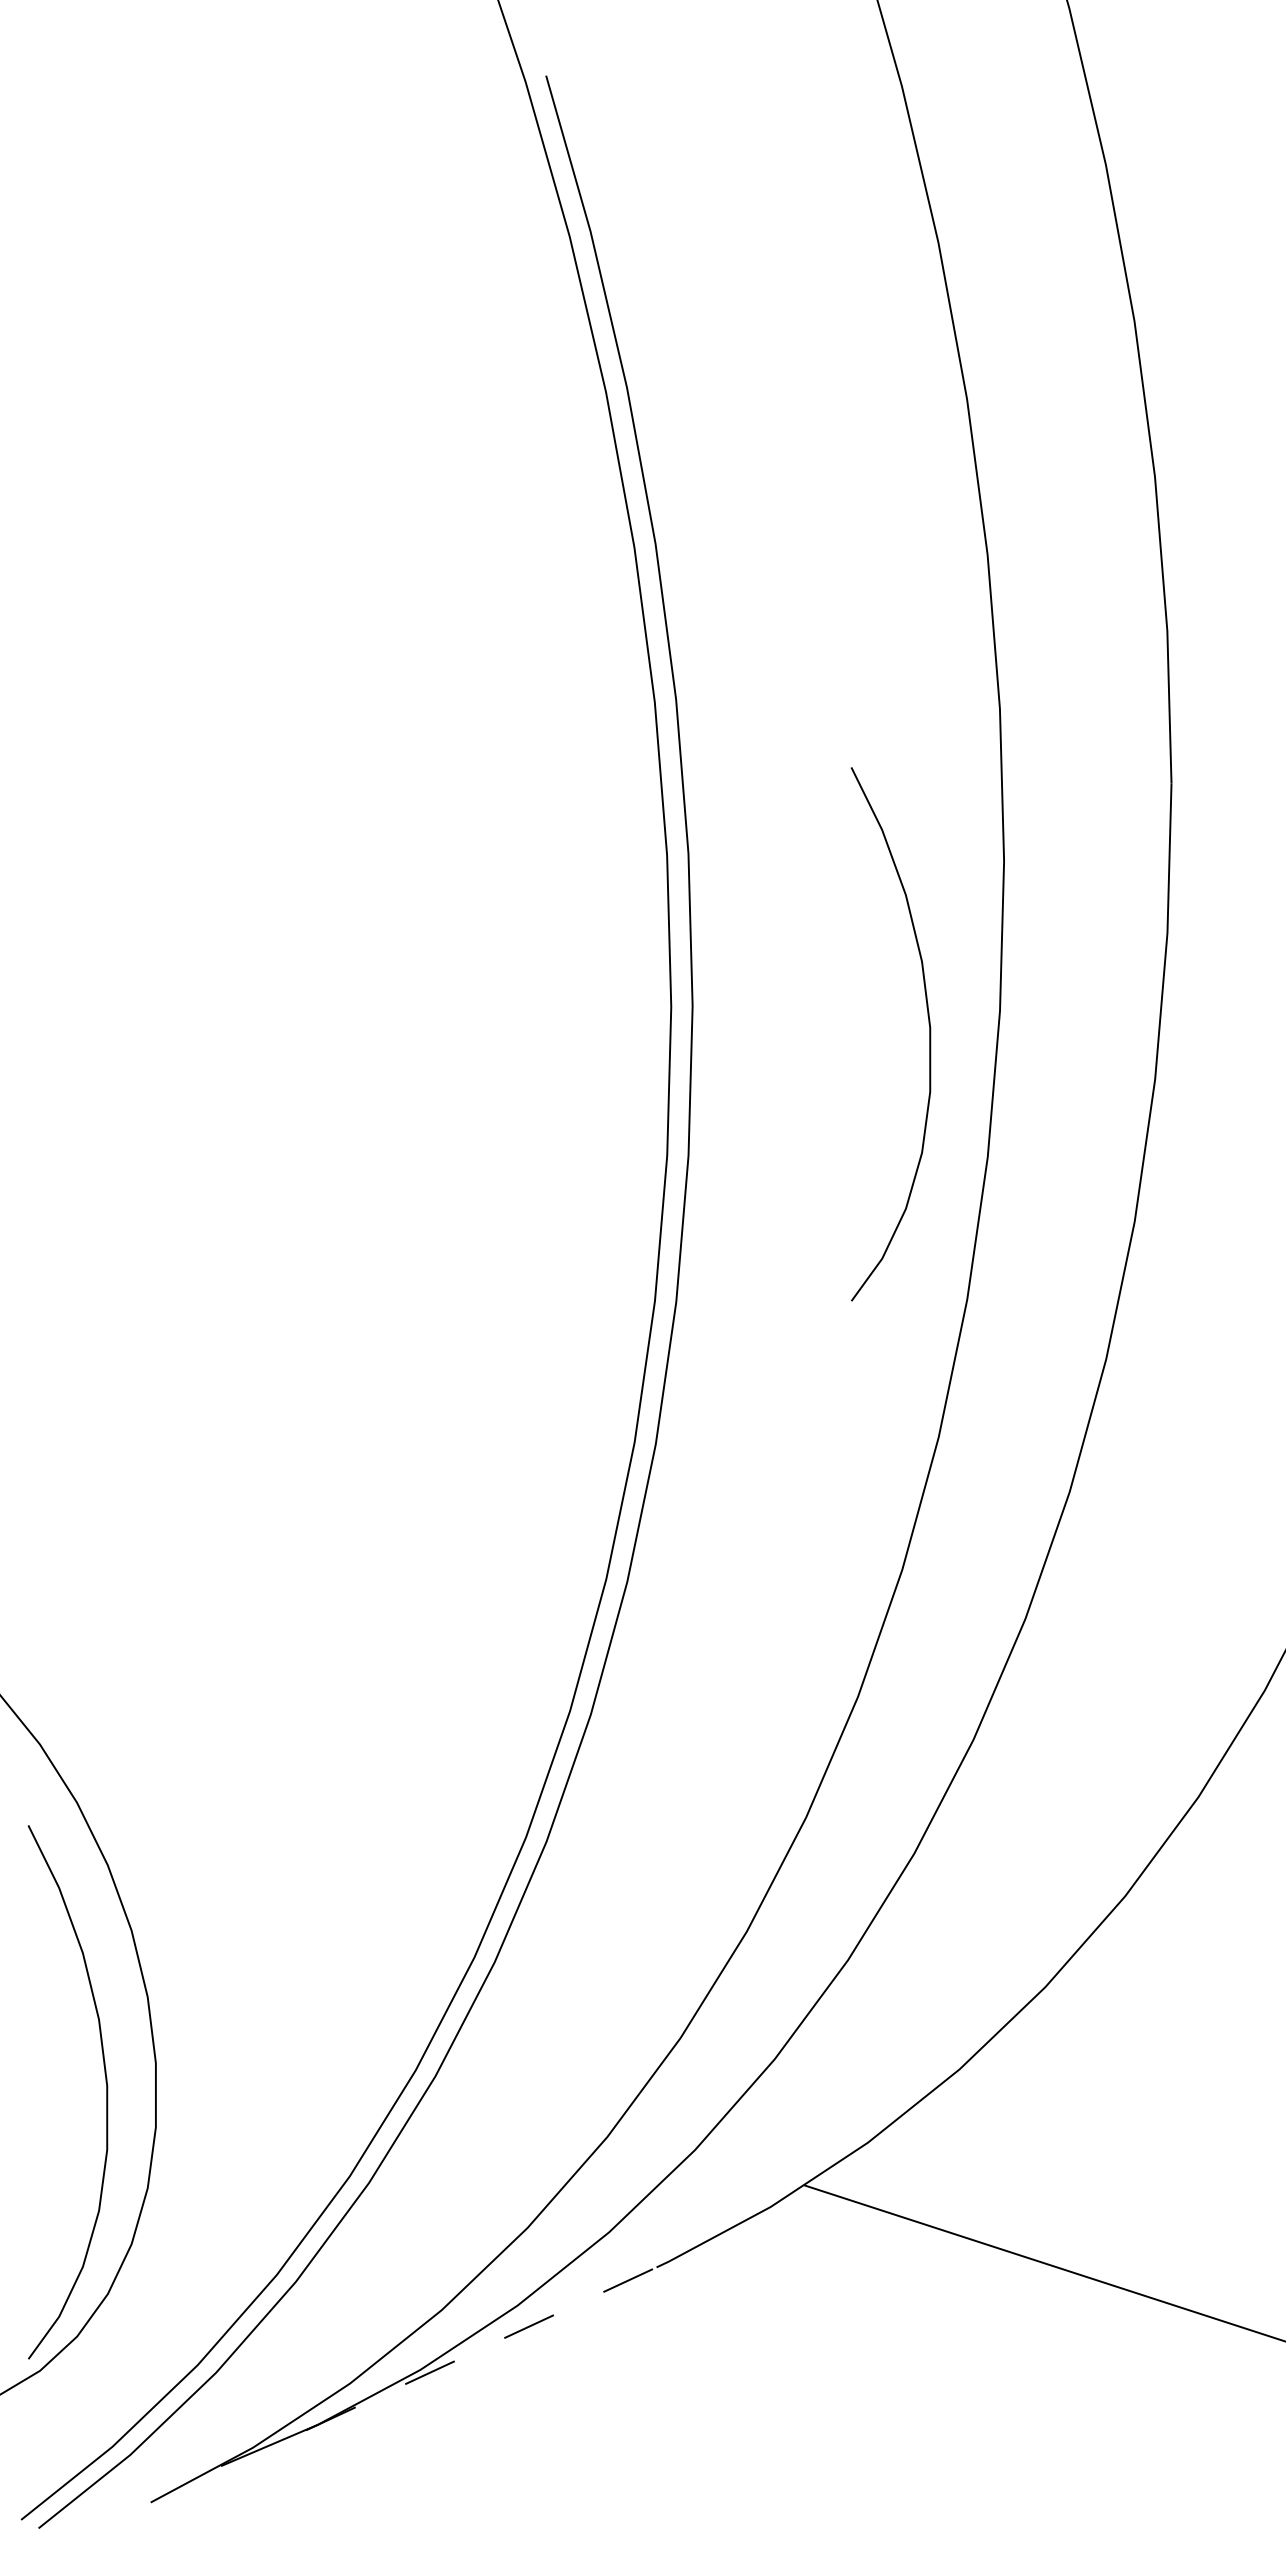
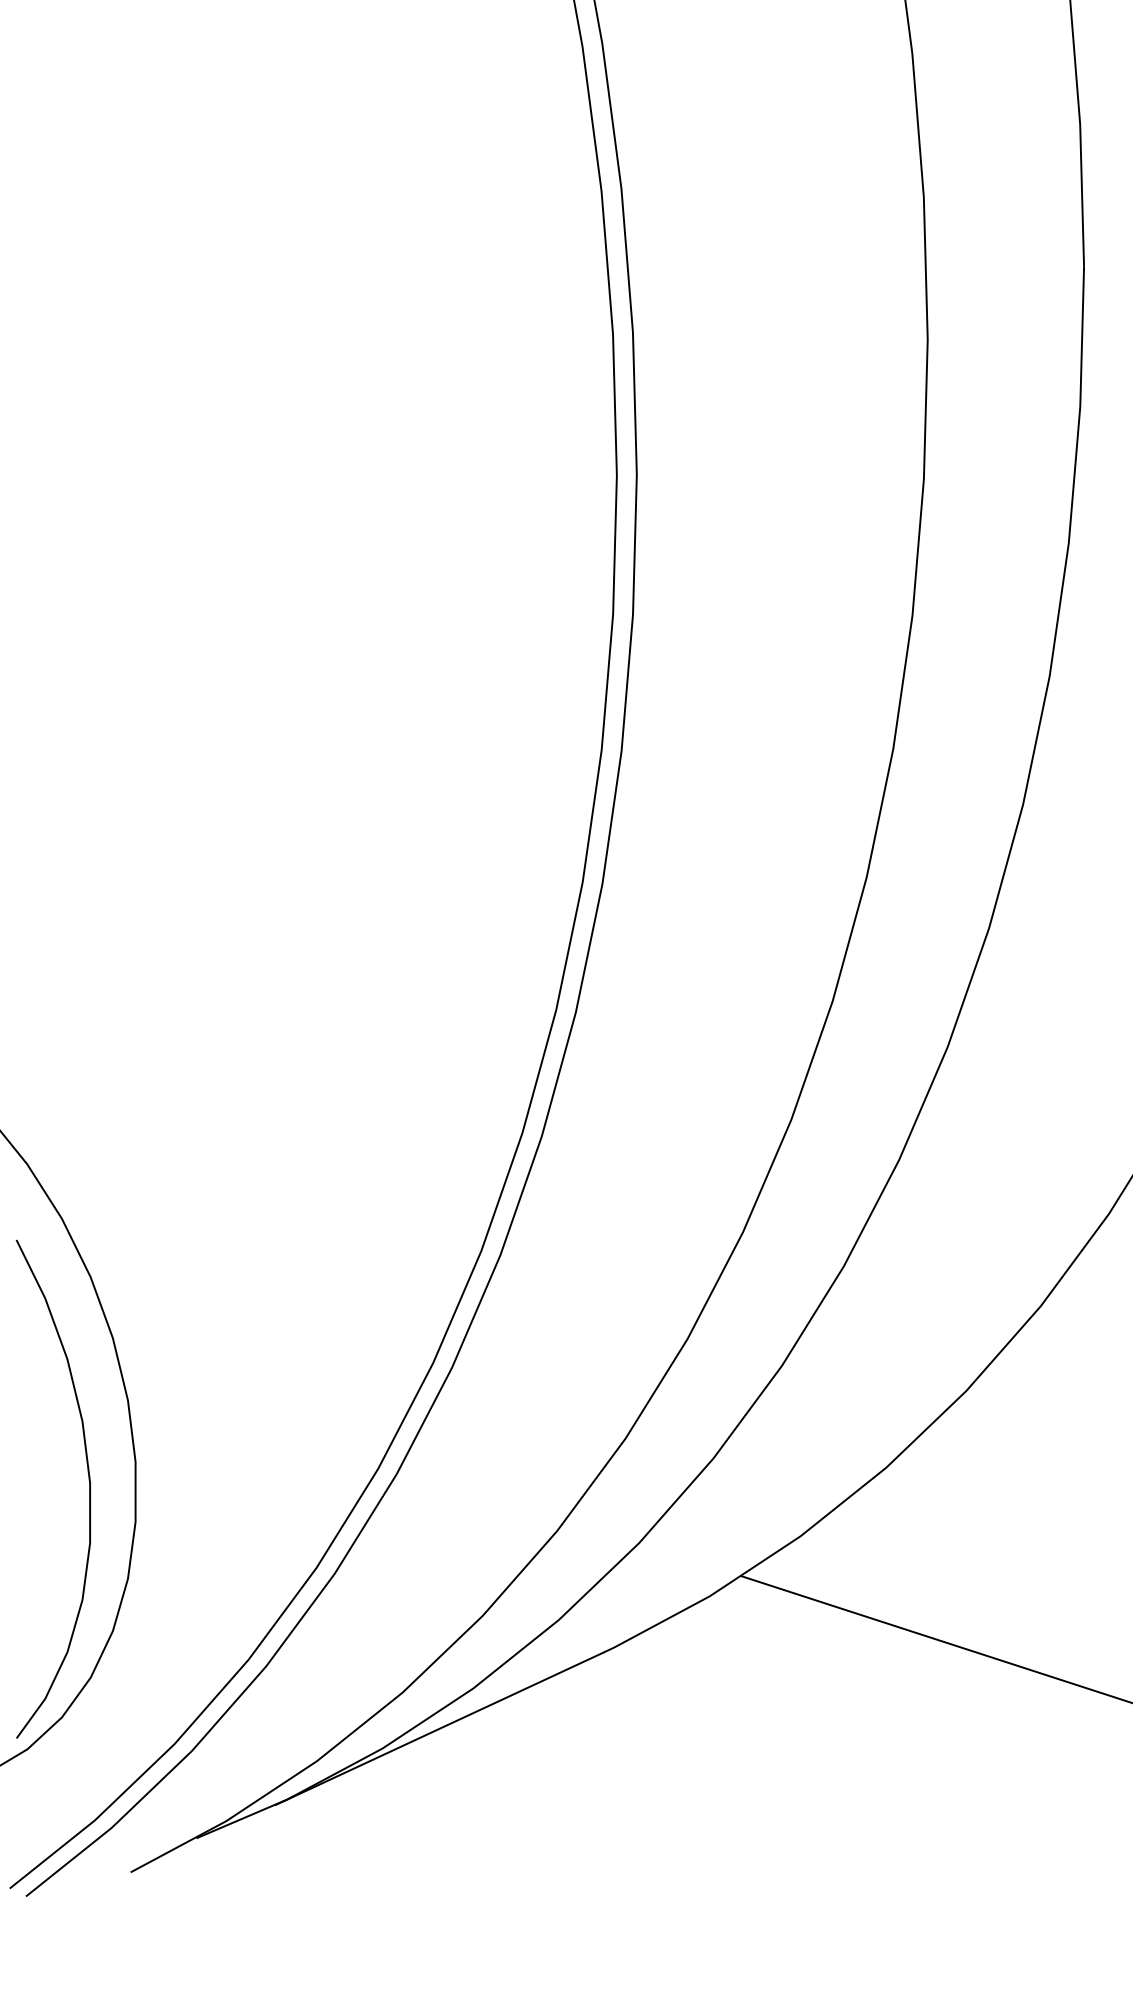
curve: (929, 1034) -> (858, 501), removed
line: (481, 2348) -> (439, 1728), dashed -> solid

